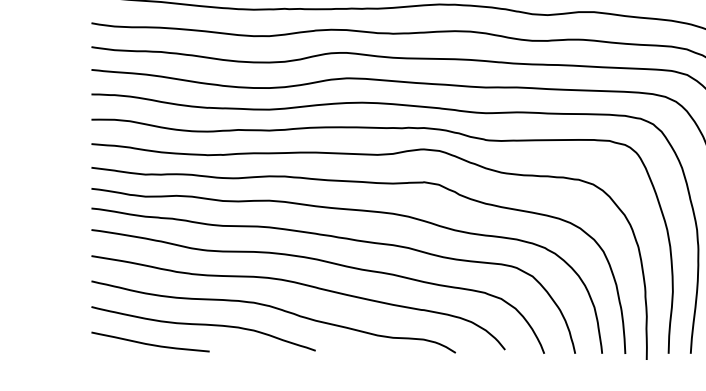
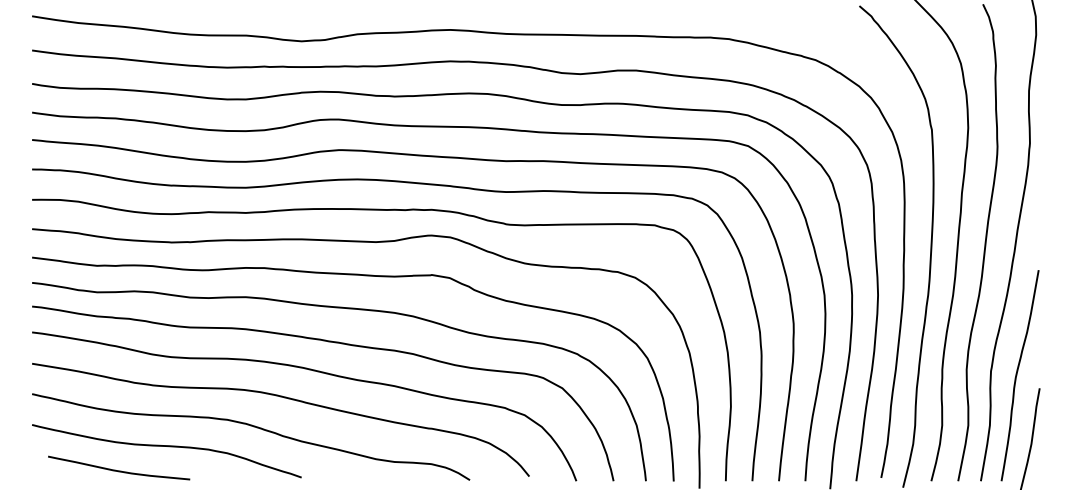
curve: (150, 344) -> (119, 470), moved

